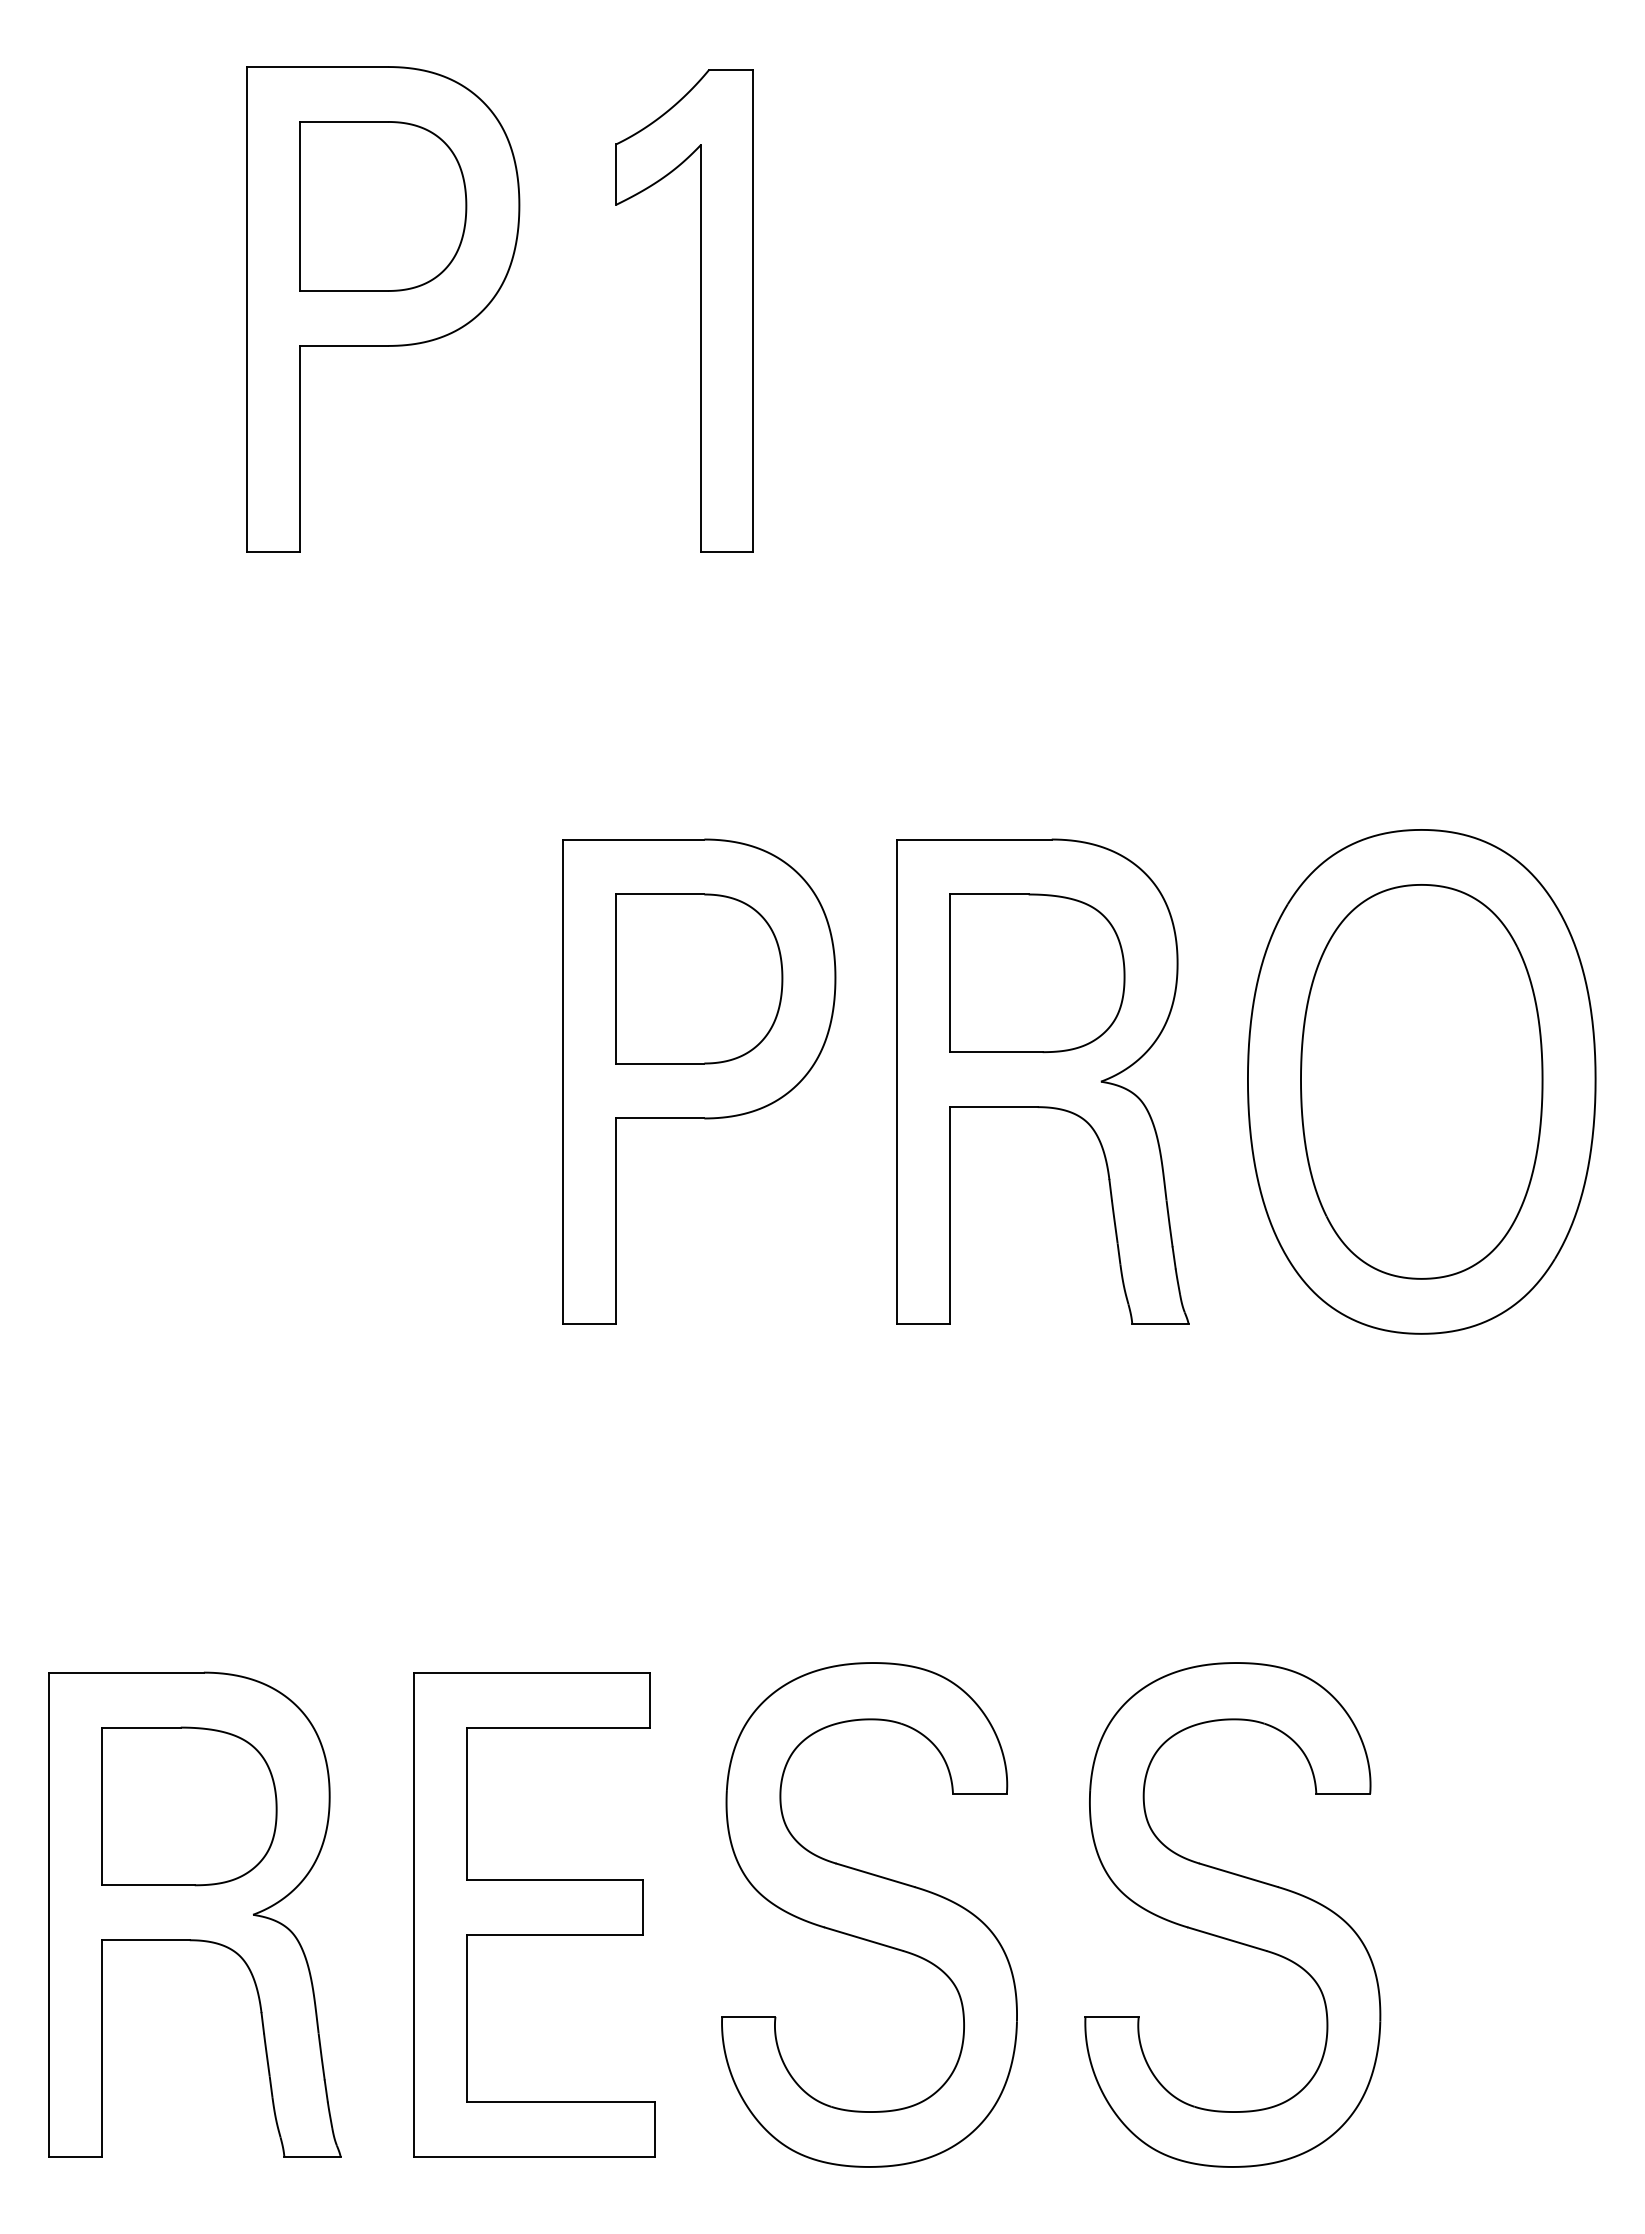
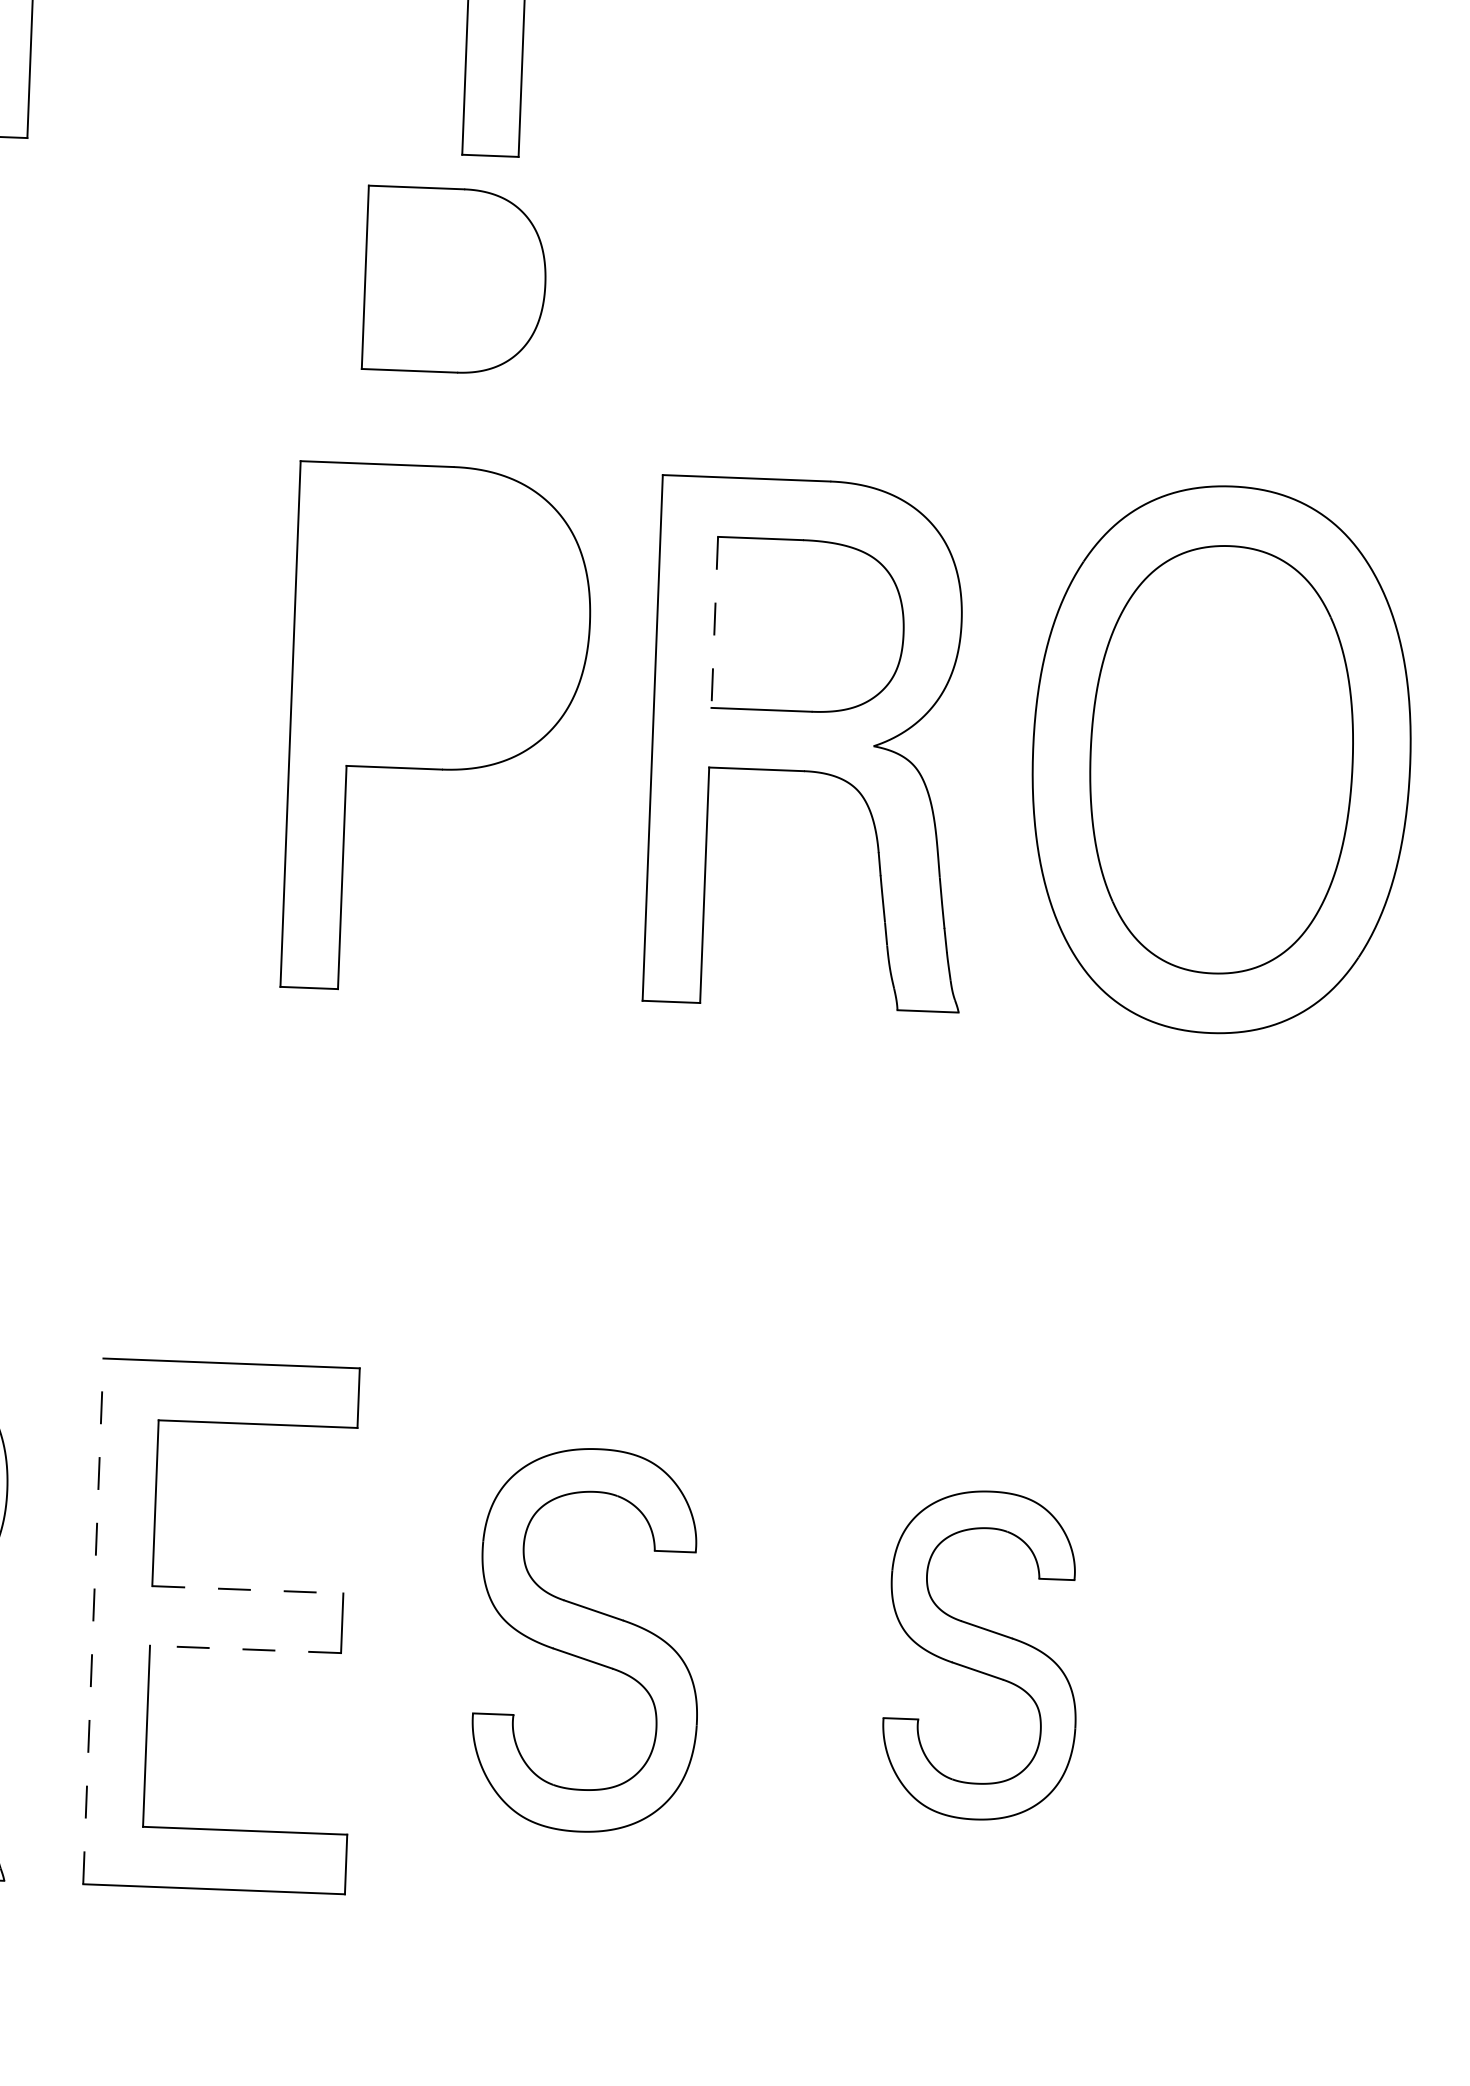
line: (950, 973) -> (714, 622), solid -> dashed
part: (699, 978) -> (455, 280), moved
line: (555, 1880) -> (248, 1589), solid -> dashed
line: (413, 1914) -> (93, 1620), solid -> dashed
part: (869, 1914) -> (587, 1639), size x0.7
part: (1232, 1914) -> (981, 1654), size x0.6
line: (554, 1935) -> (245, 1649), solid -> dashed

